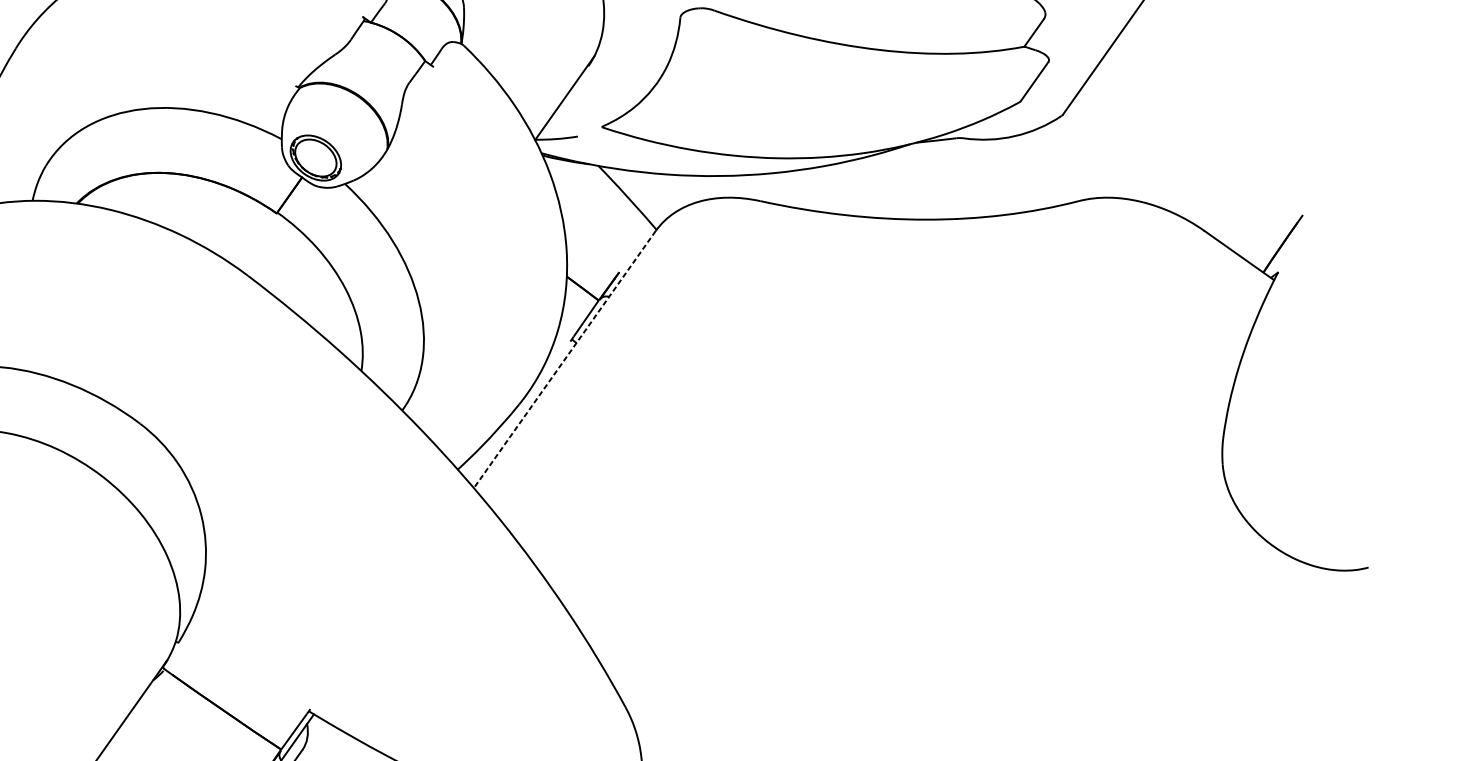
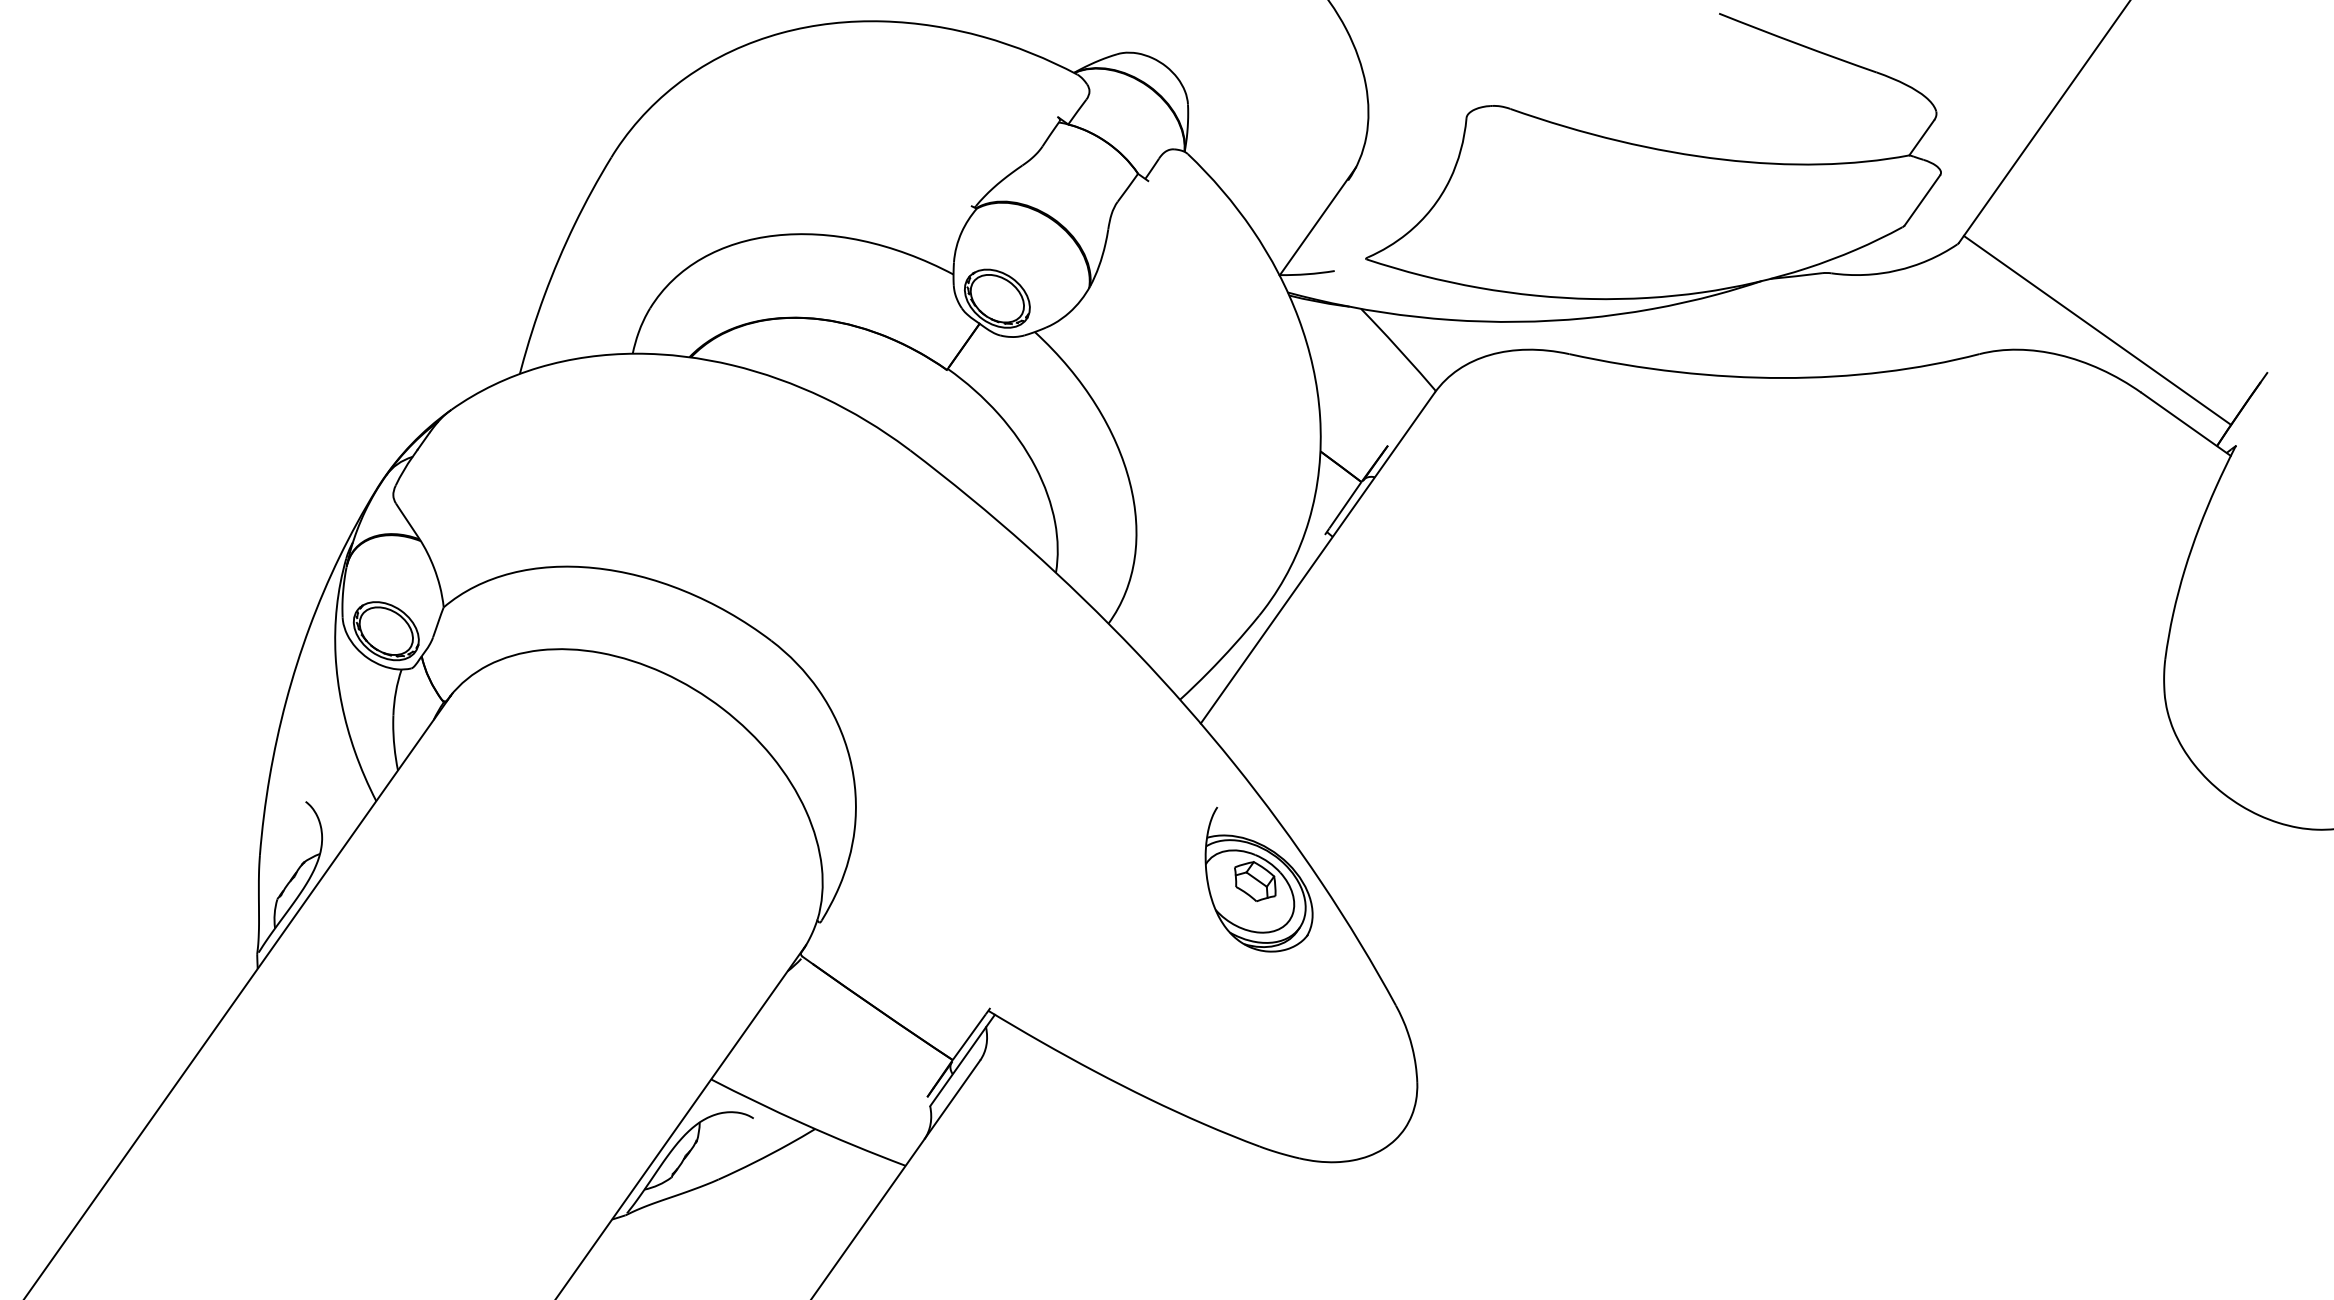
line: (1170, 181) -> (2097, 329), added
line: (564, 359) -> (1317, 558), dashed -> solid
part: (518, 609) -> (1258, 879), added

